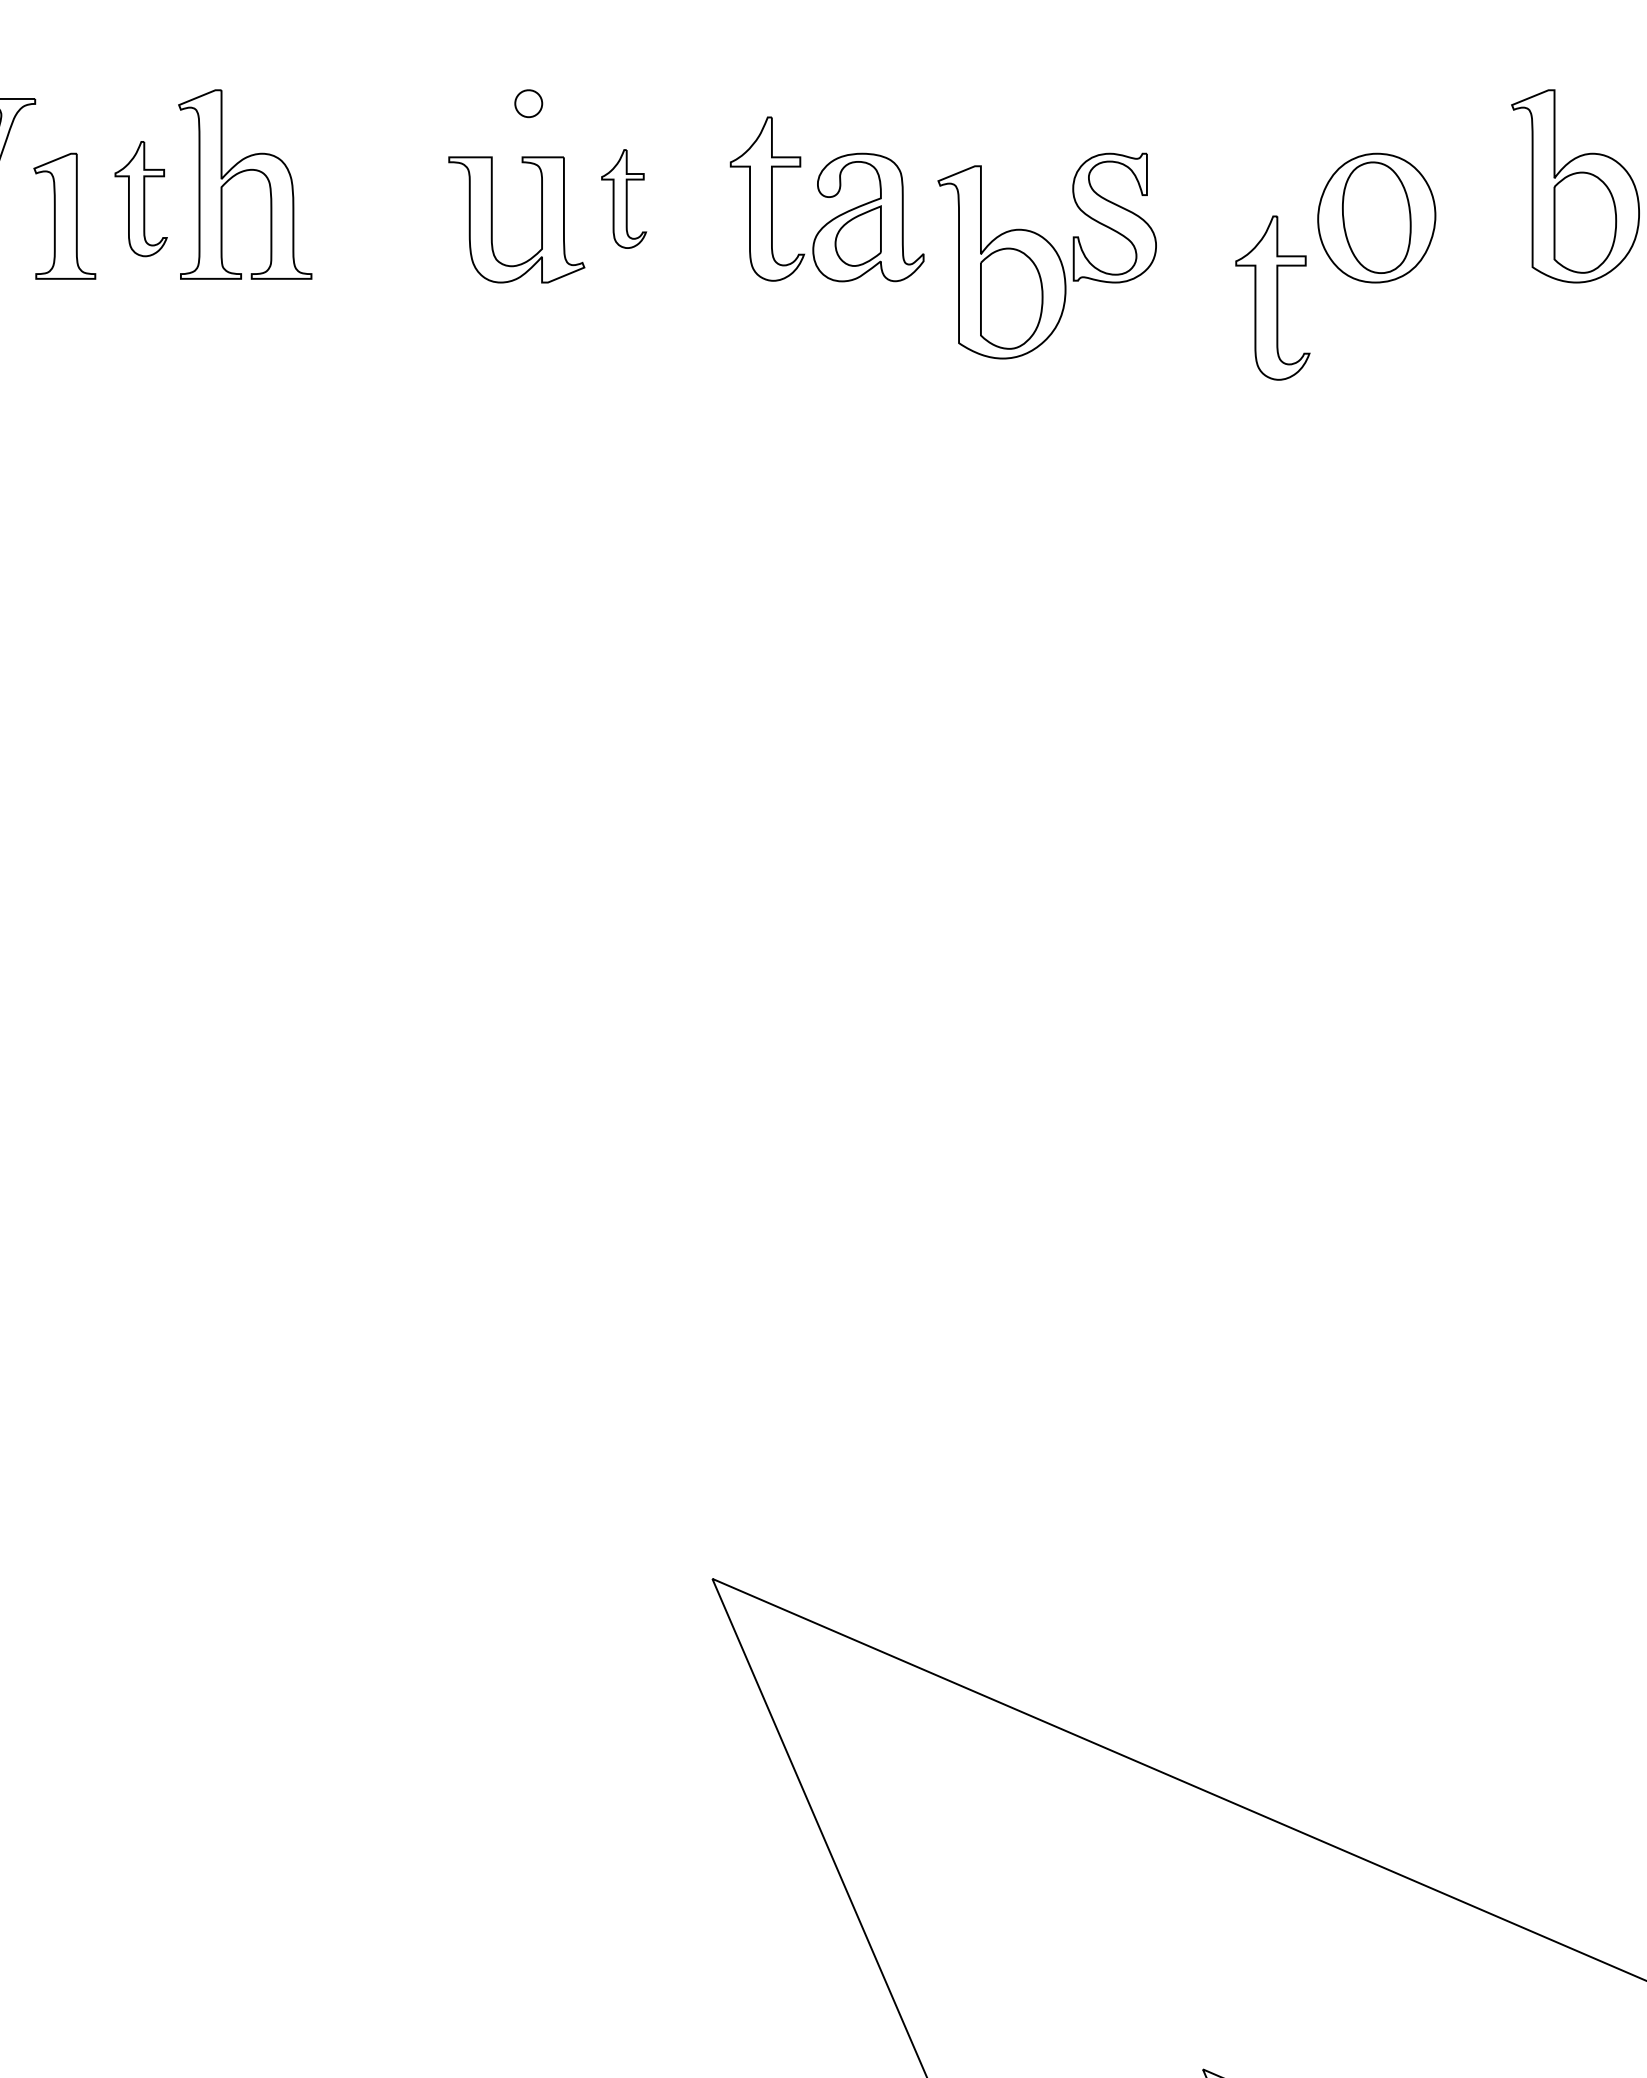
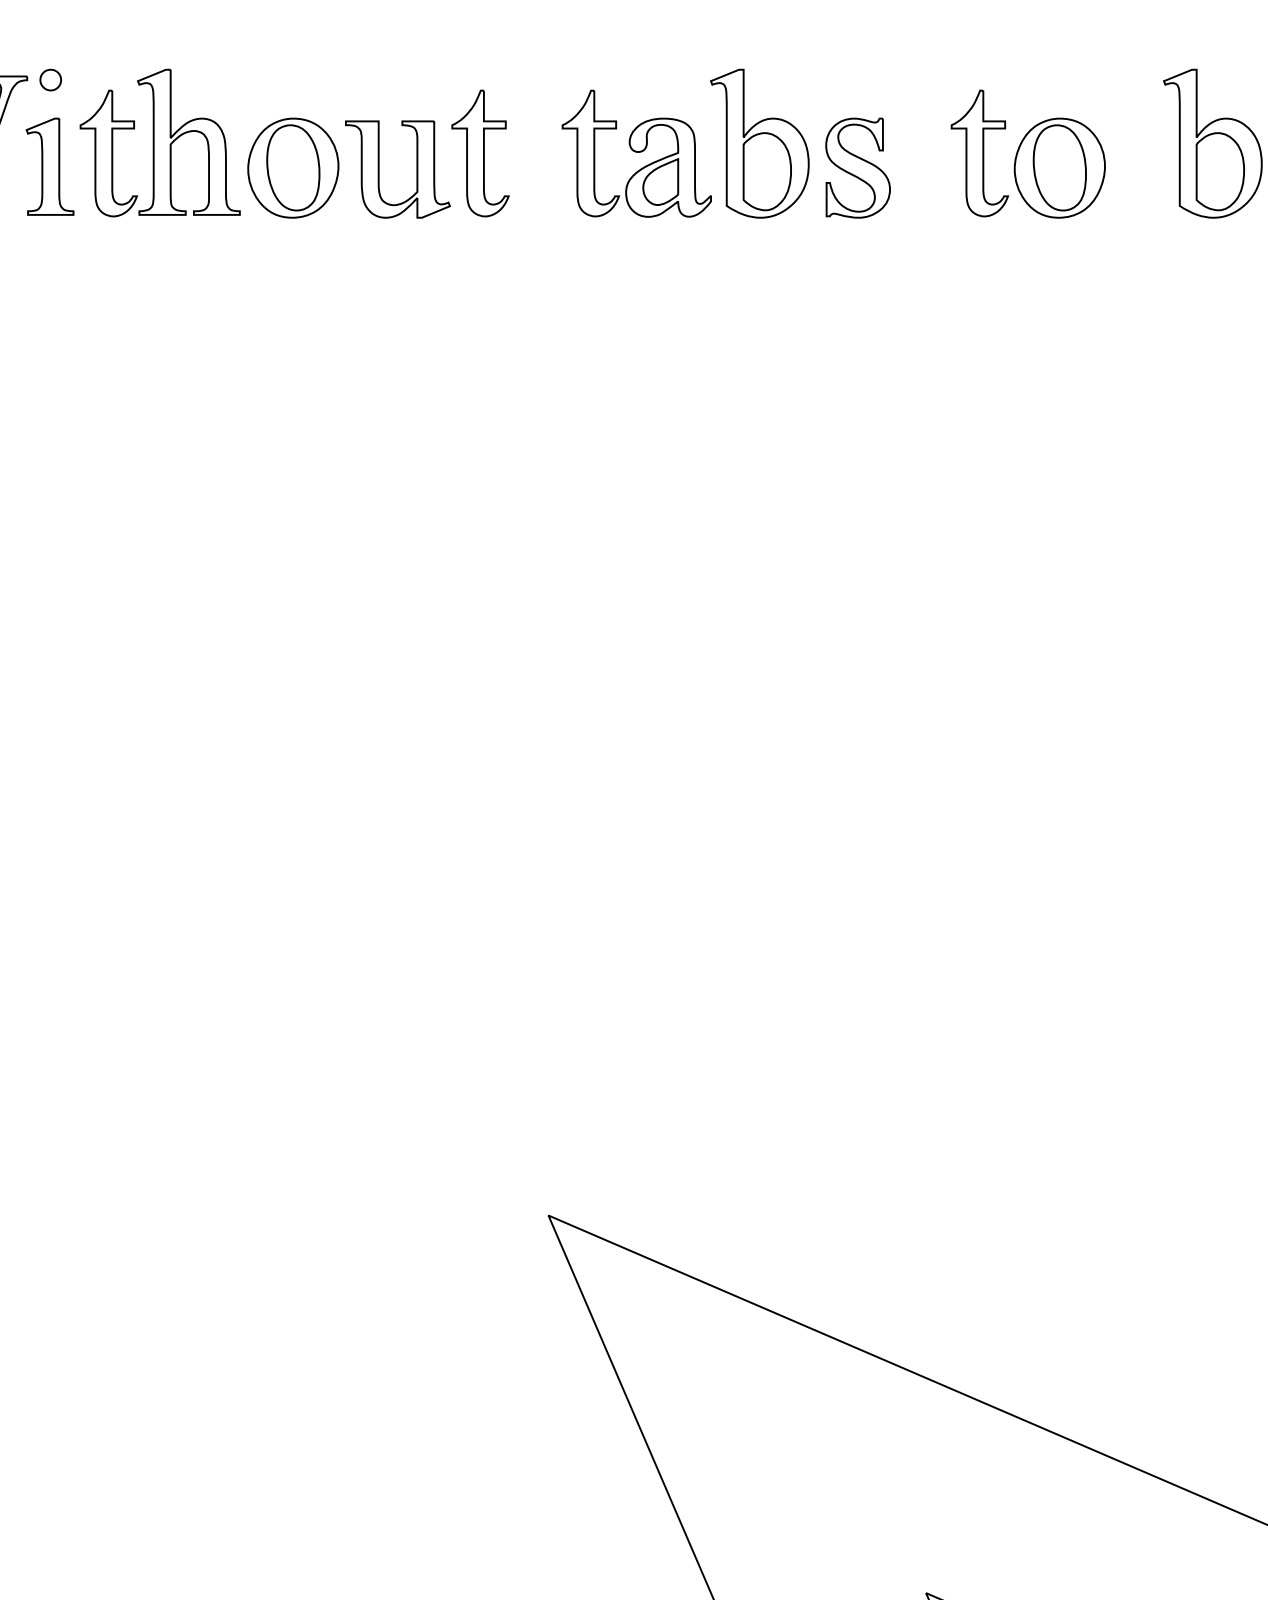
part: (528, 103) -> (50, 79), moved
part: (140, 198) -> (108, 153), size x1.43
part: (623, 198) -> (480, 153), size x1.67
part: (380, 217) -> (293, 167), added
part: (1001, 262) -> (759, 143), moved
part: (1272, 297) -> (979, 153), moved

